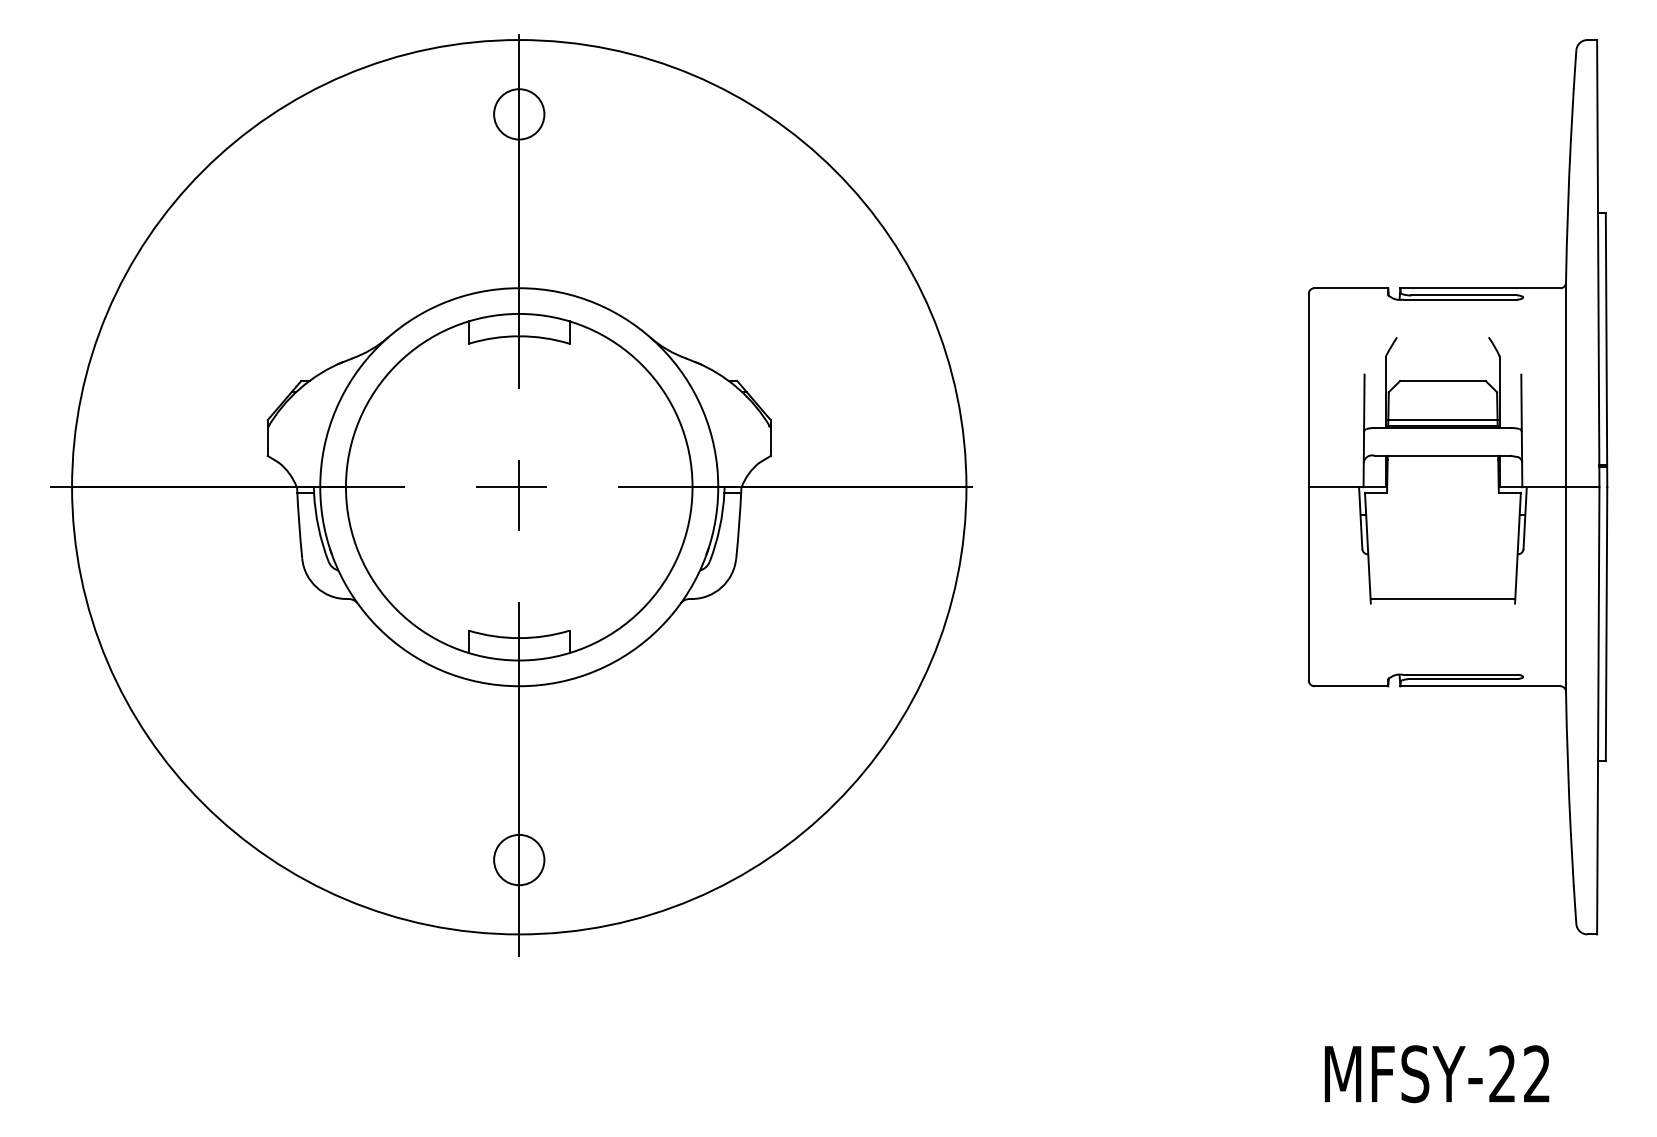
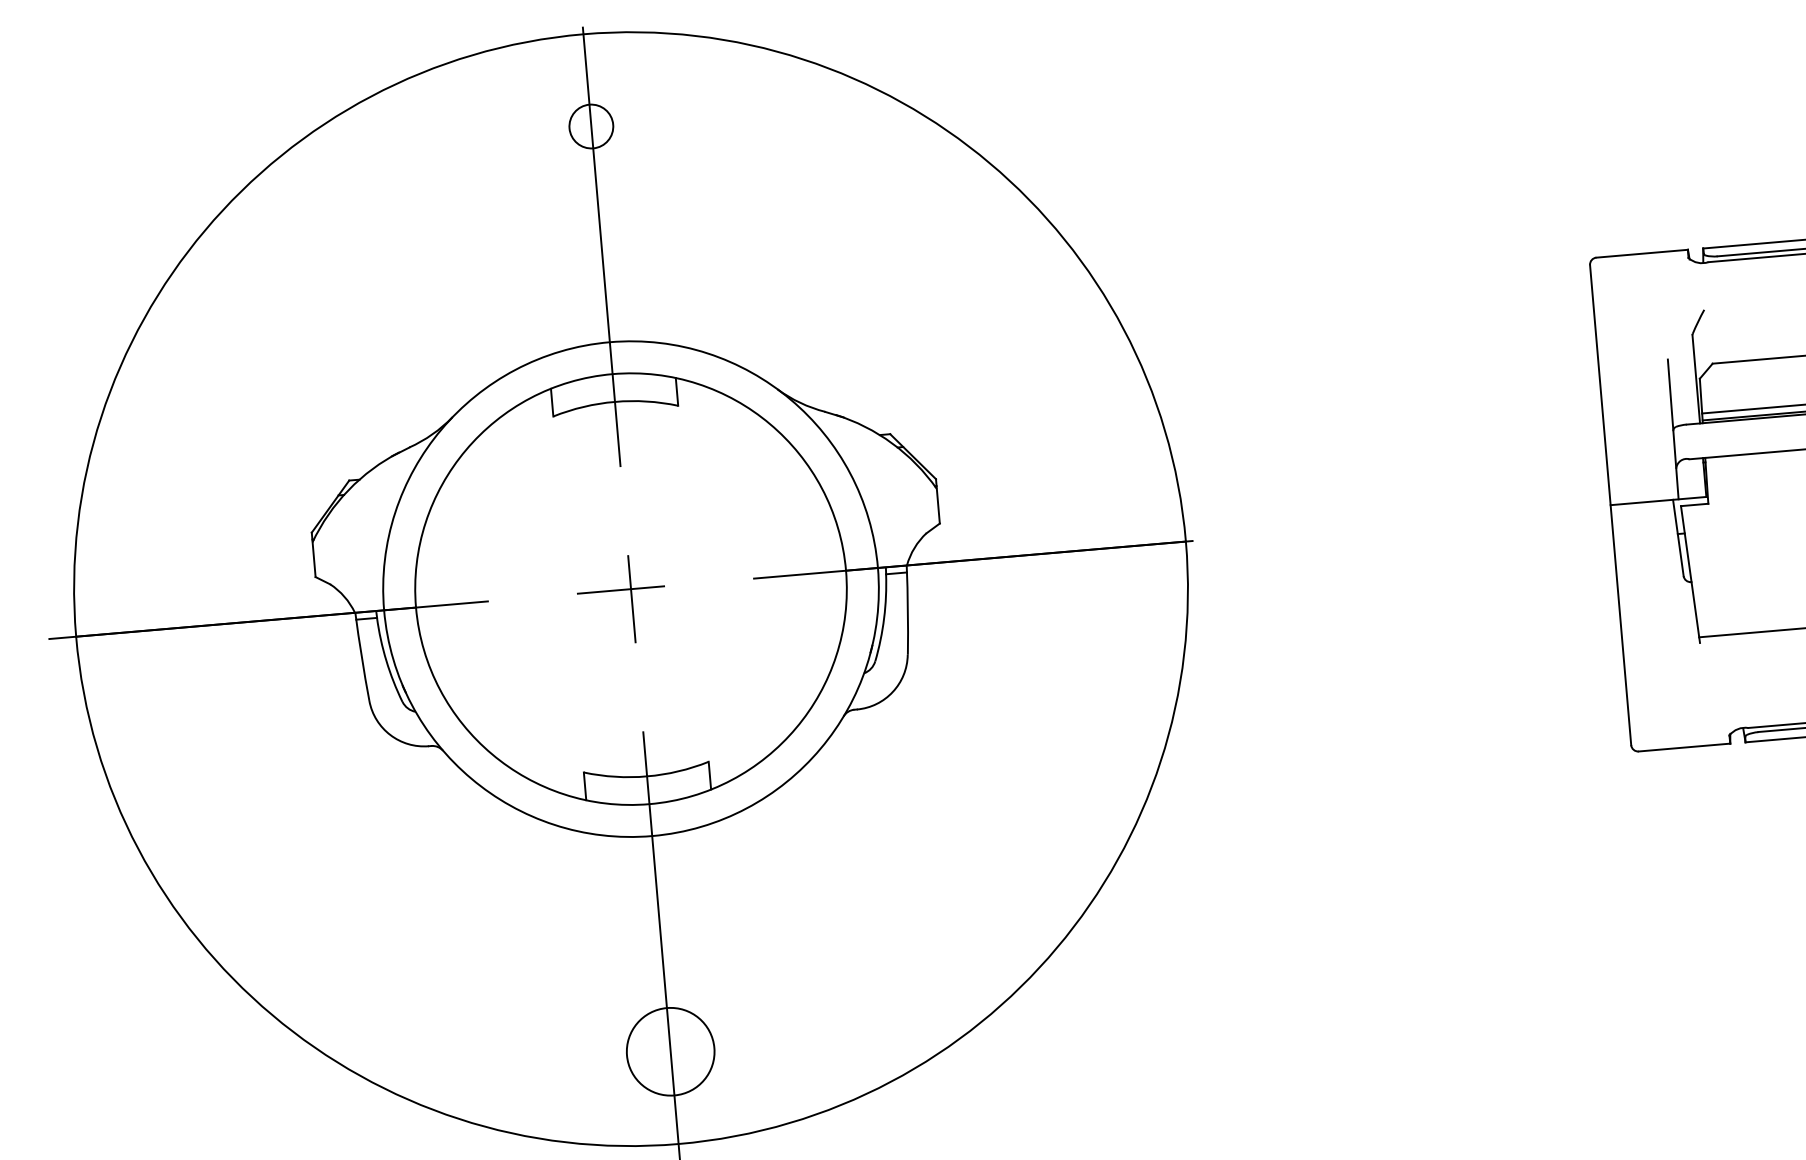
circle: (519, 114) -> (591, 126), size x0.7
circle: (519, 859) -> (670, 1051), size x1.4

